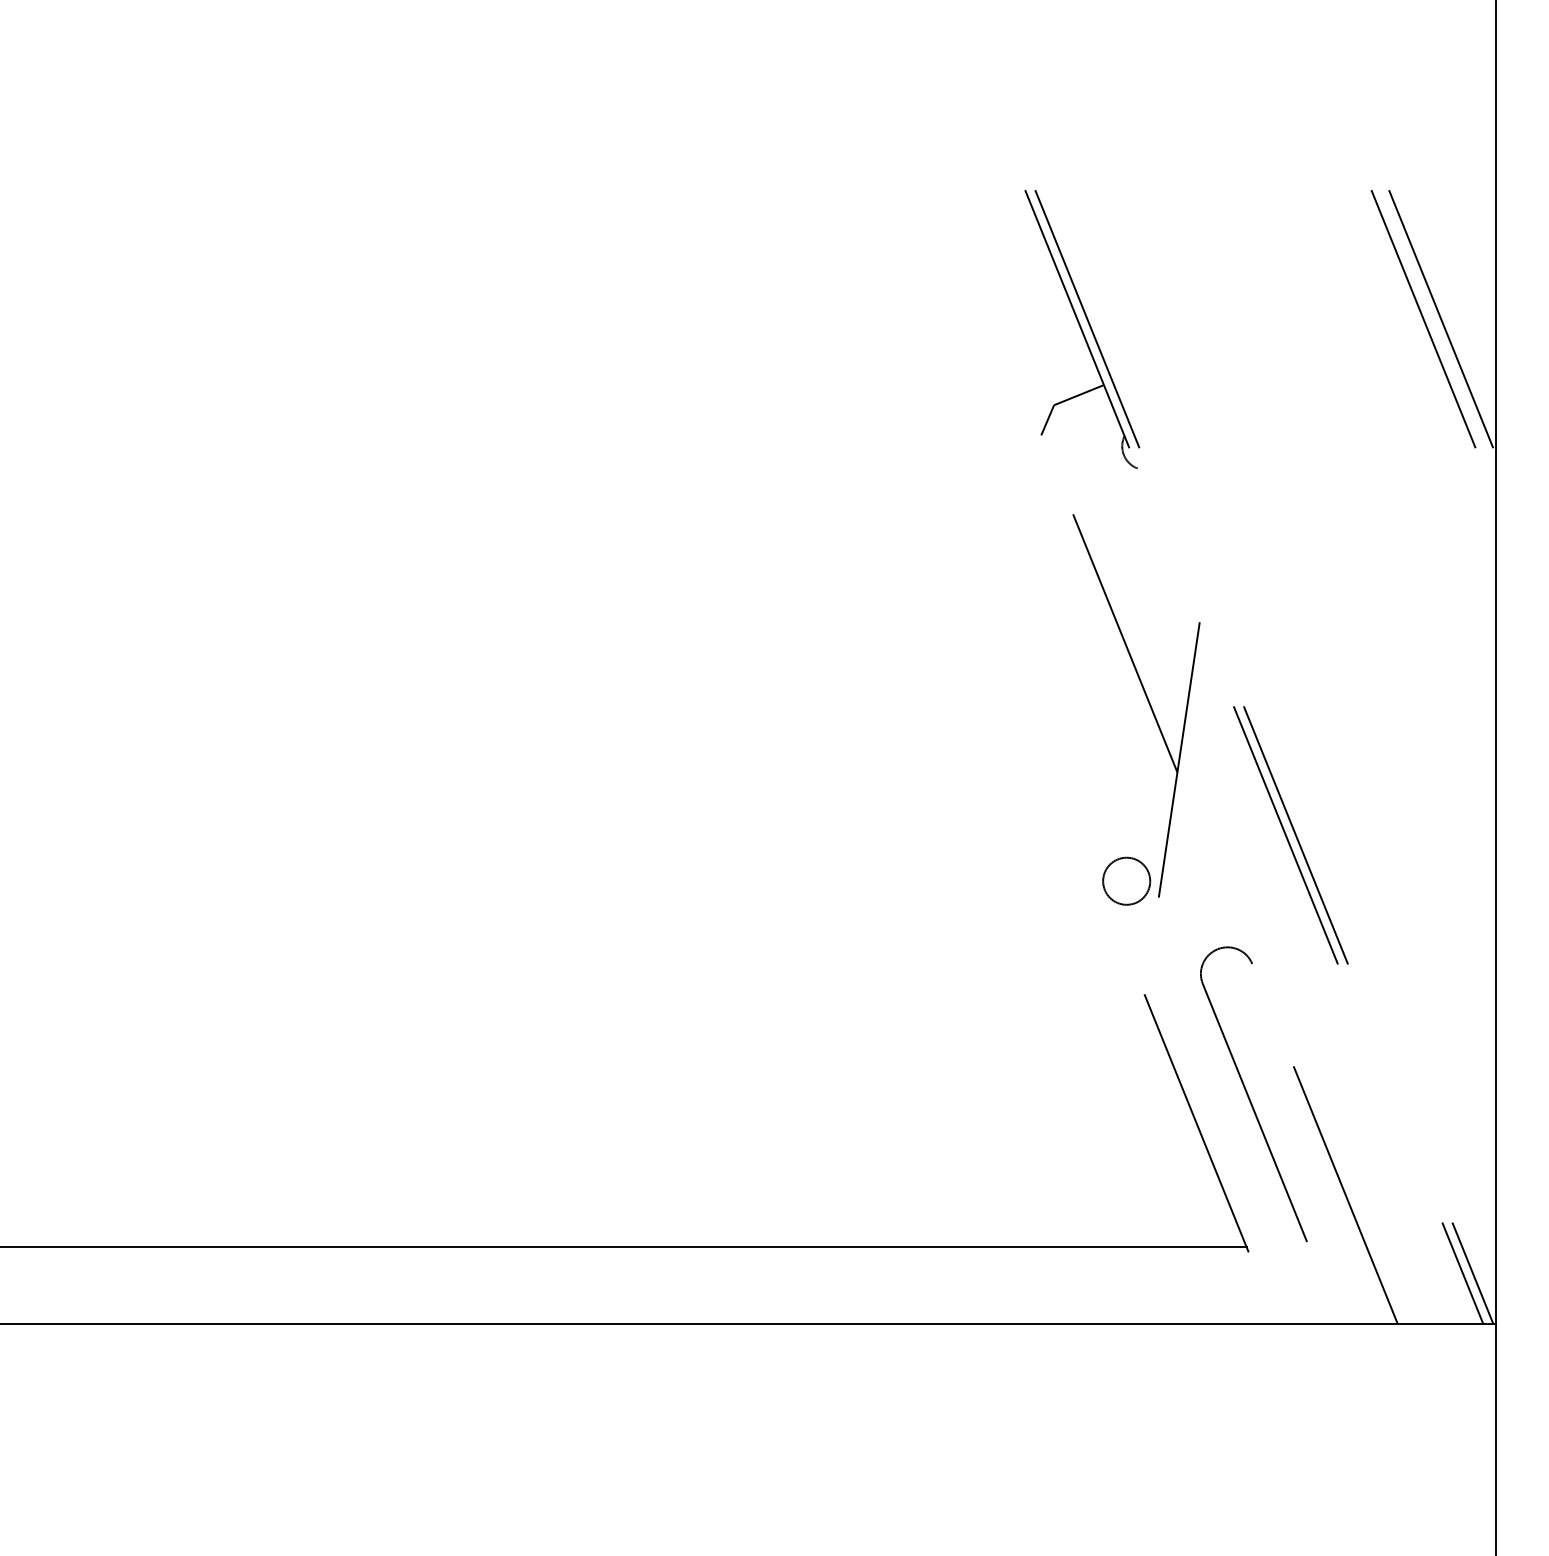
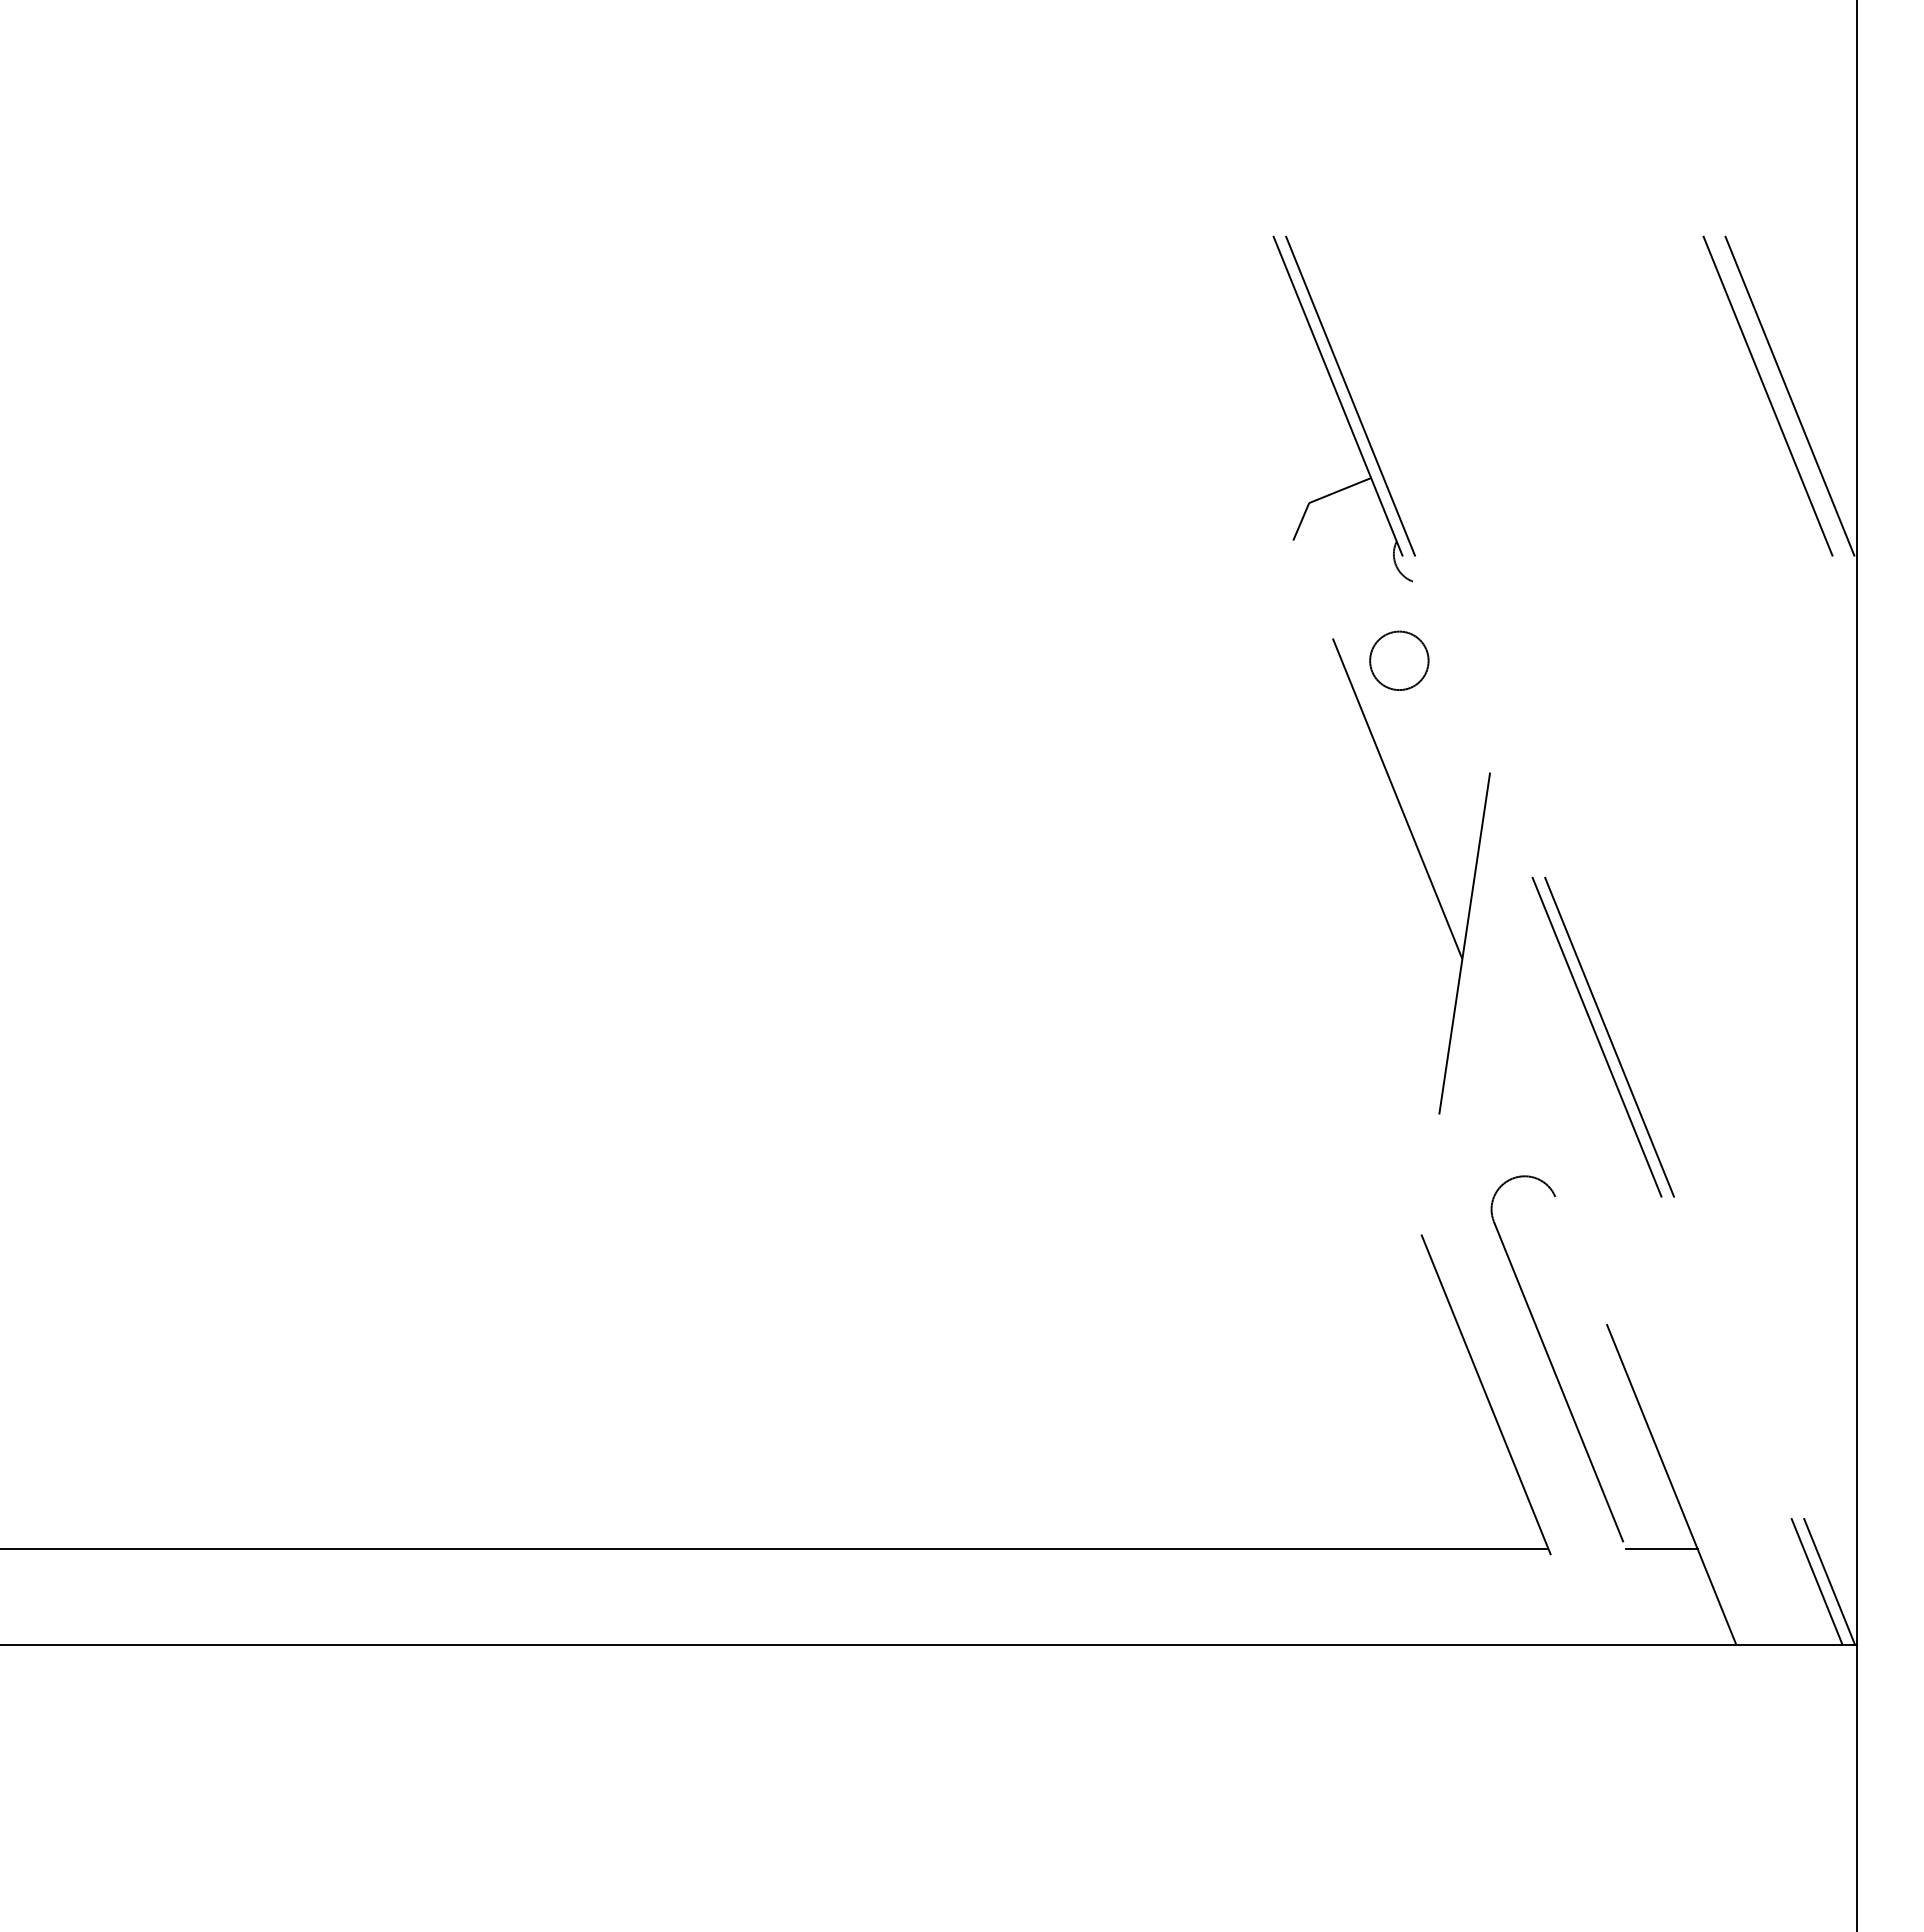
circle: (1126, 880) -> (1399, 659), moved
line: (1337, 1247) -> (1661, 1549), added

